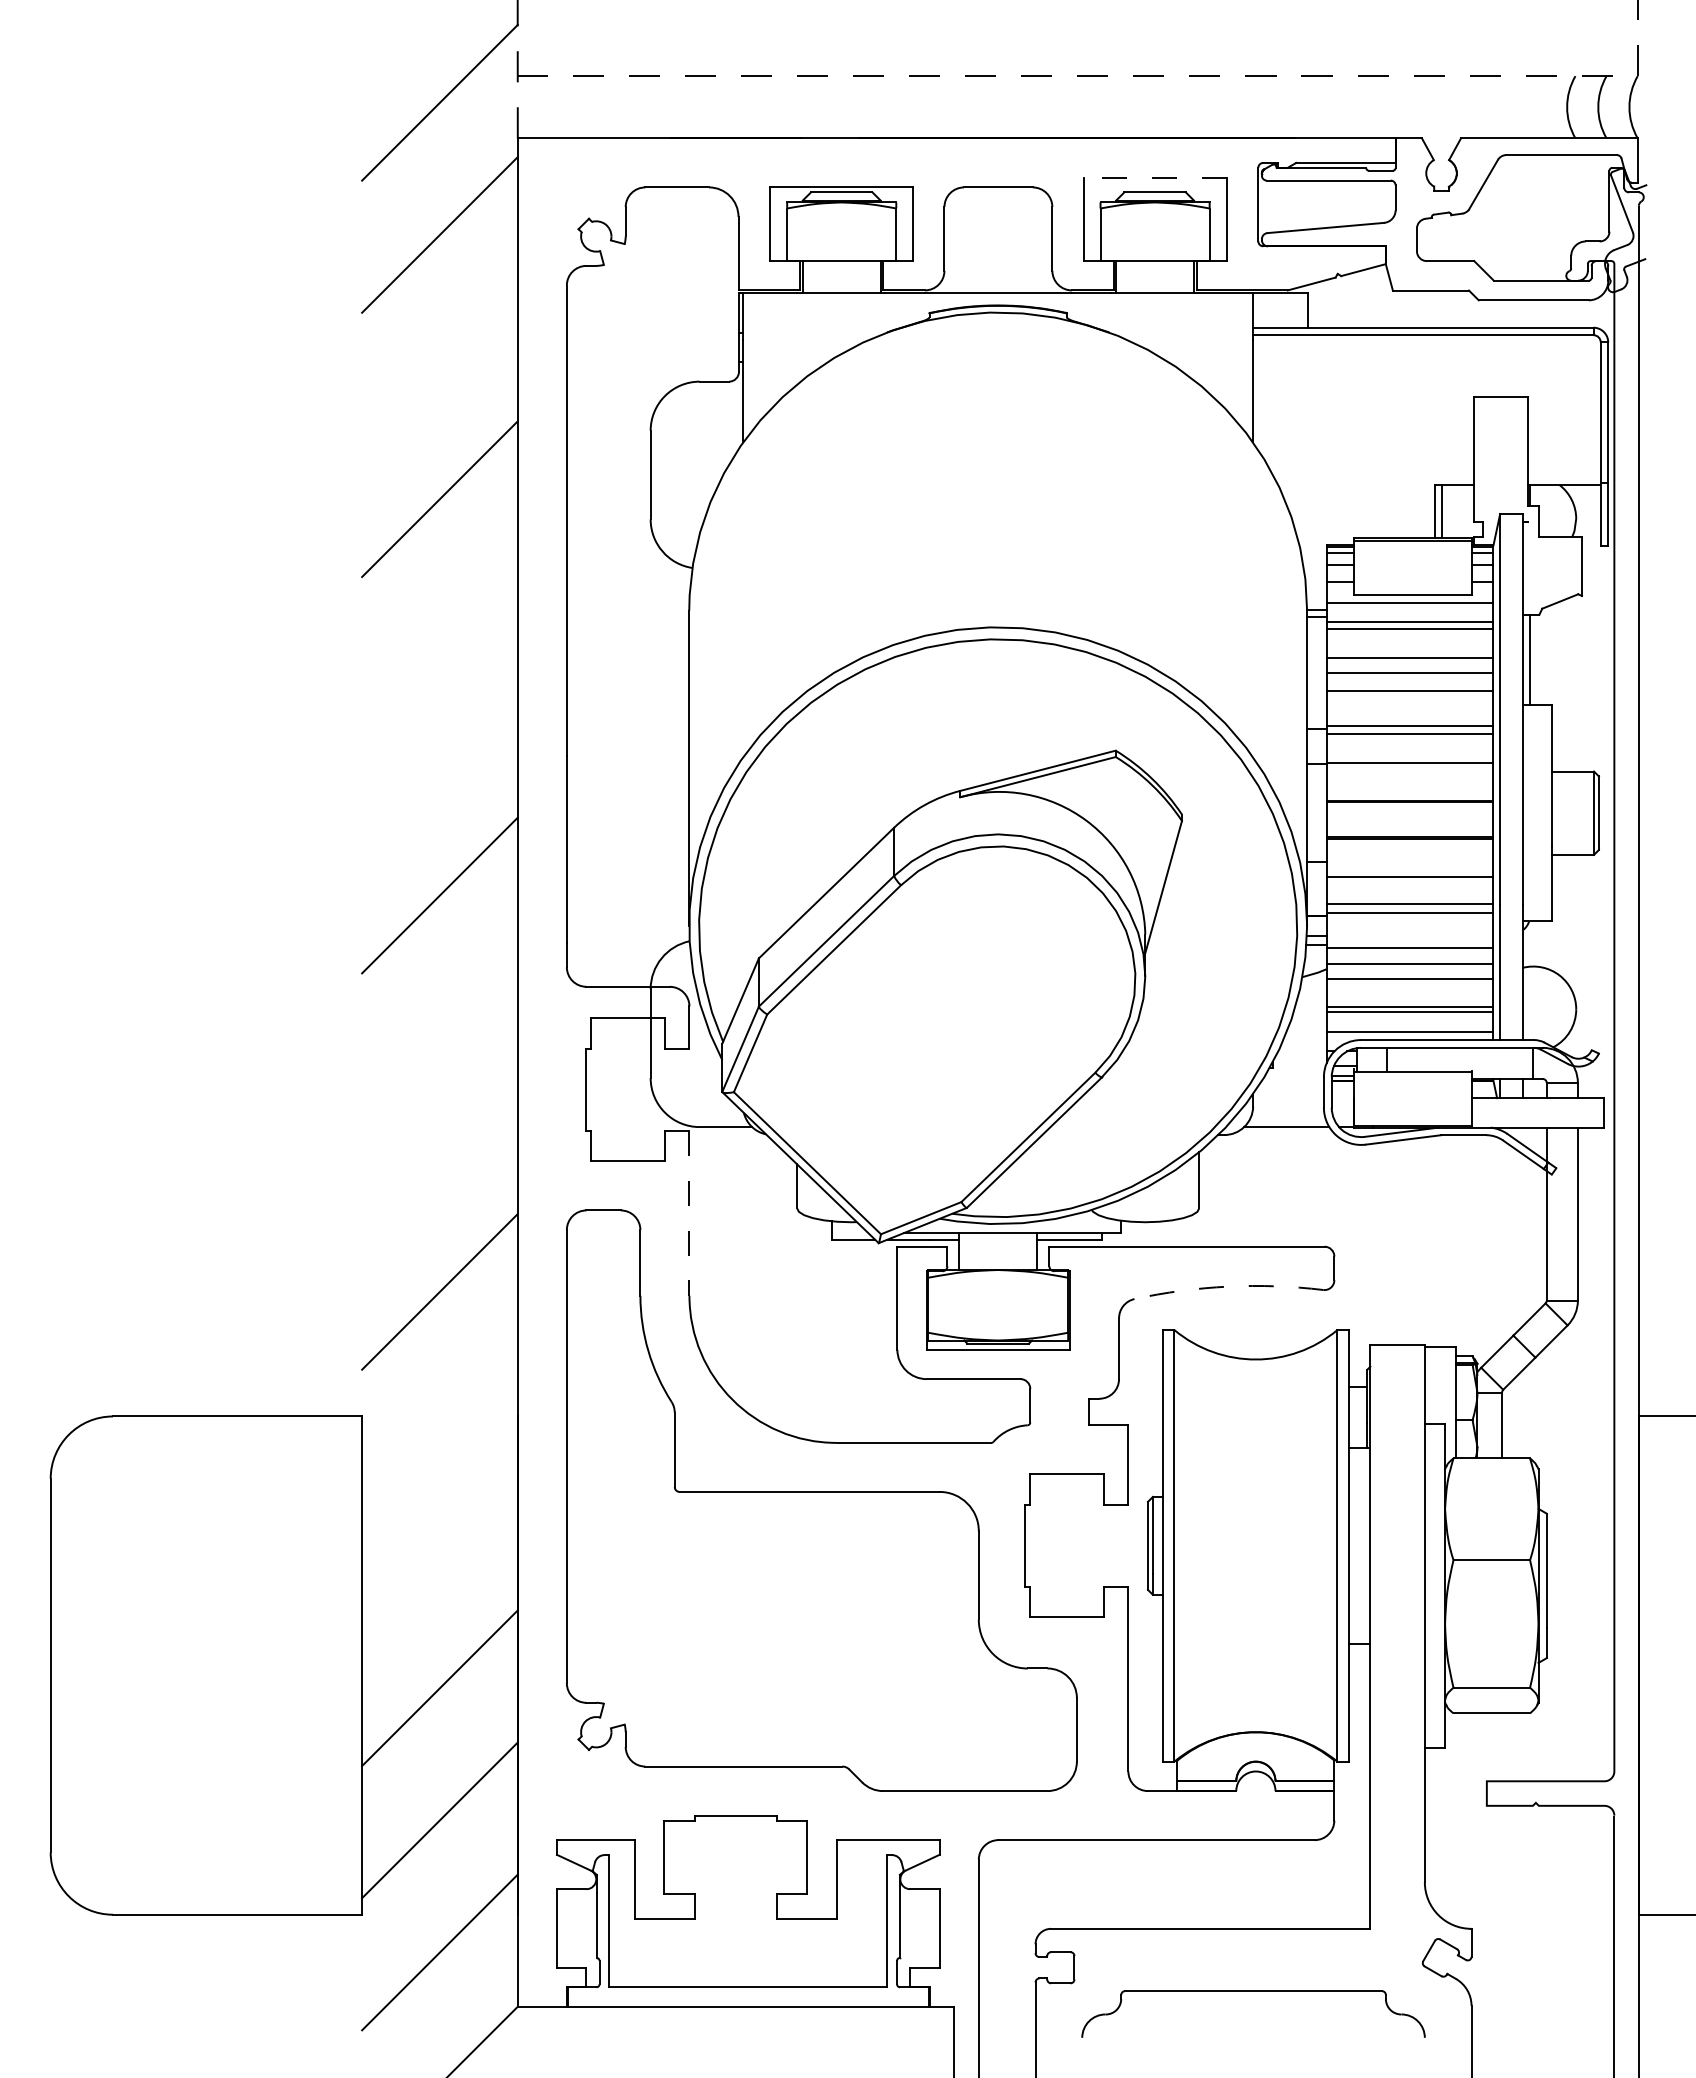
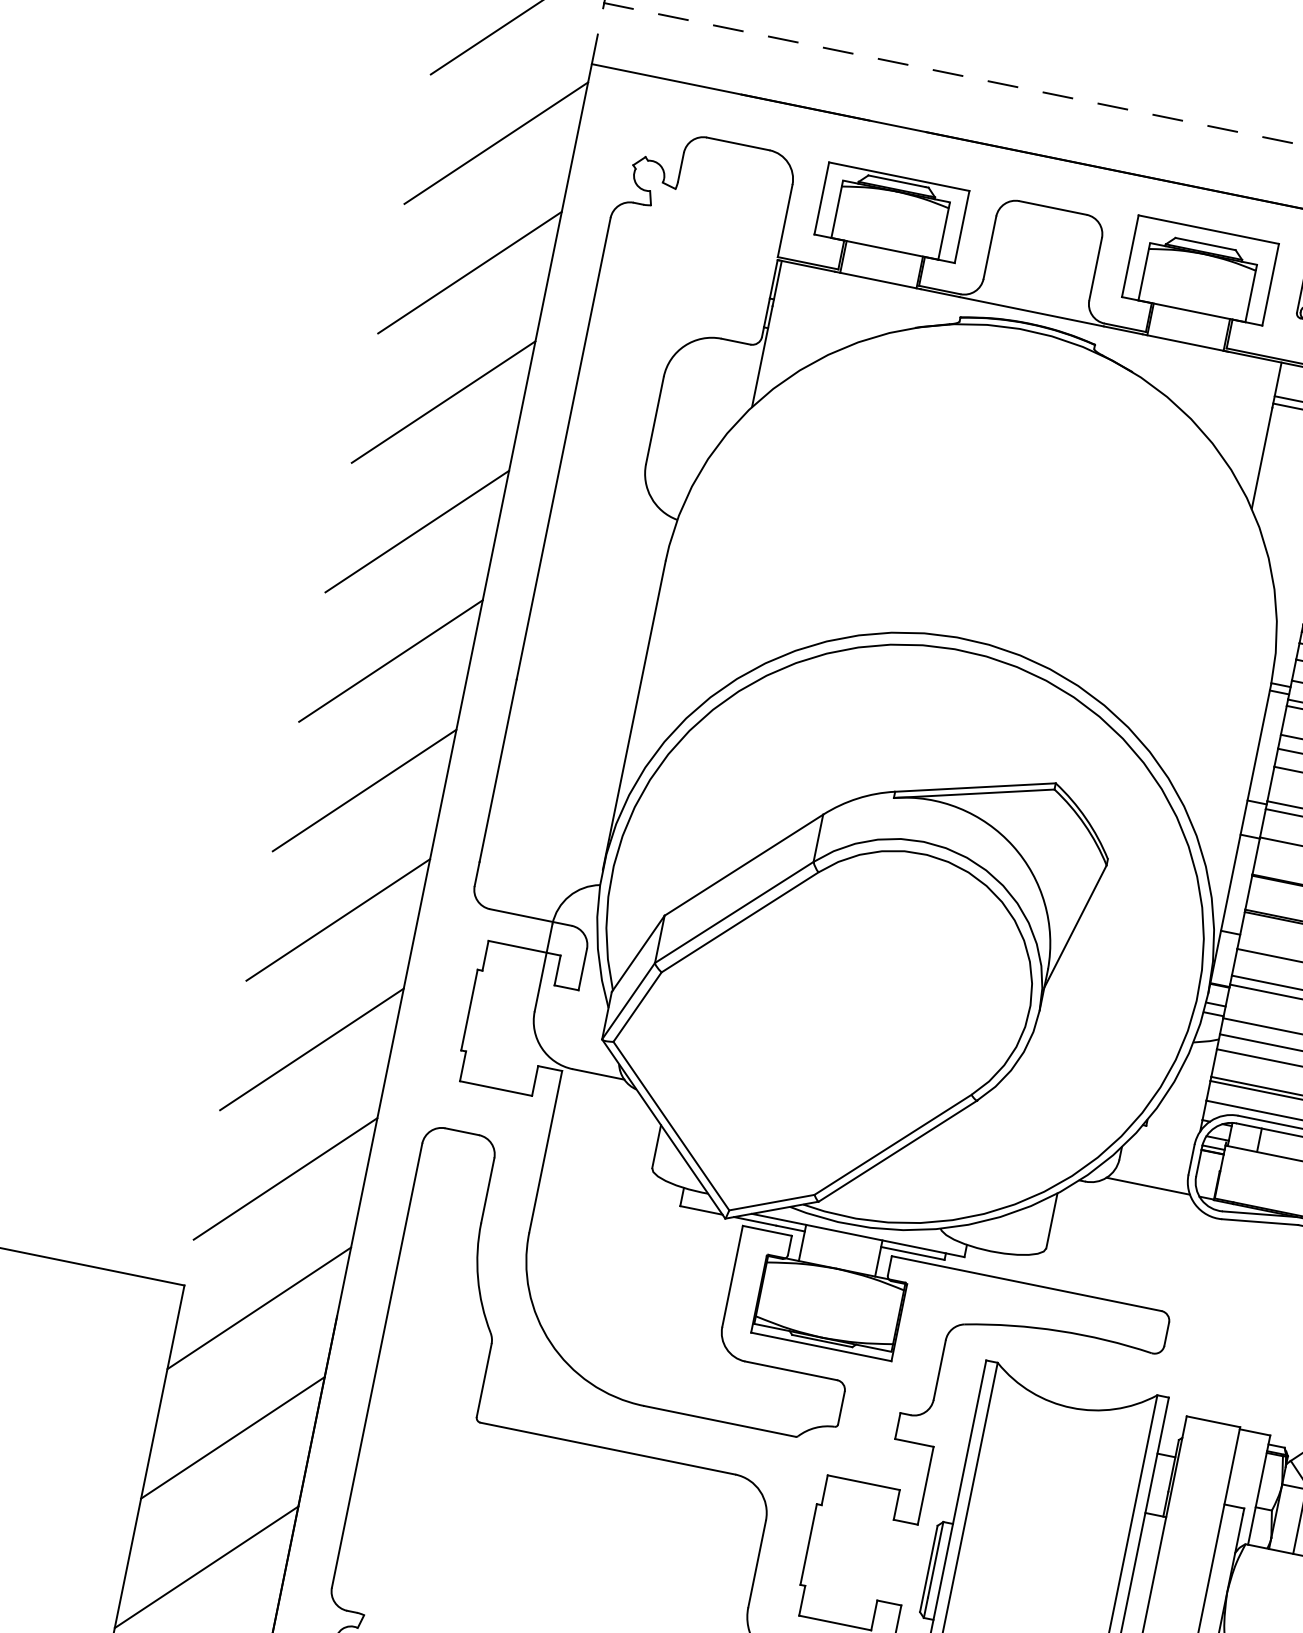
line: (1155, 177) -> (1208, 229), dashed -> solid
line: (439, 366) -> (469, 272), added
line: (439, 631) -> (416, 531), added
line: (439, 763) -> (390, 661), added
line: (439, 1027) -> (337, 919), added
line: (439, 1159) -> (311, 1049), added
line: (689, 1213) -> (545, 1151), dashed -> solid
arc: (1228, 1286) -> (1059, 1330), dashed -> solid
line: (439, 1423) -> (258, 1307), added
line: (439, 1555) -> (232, 1437), added

